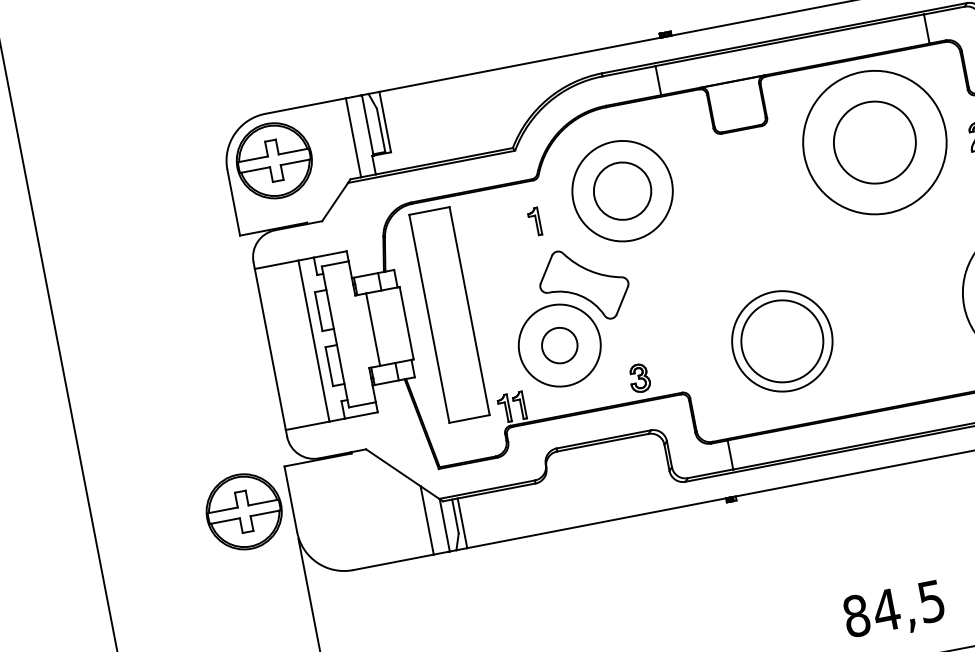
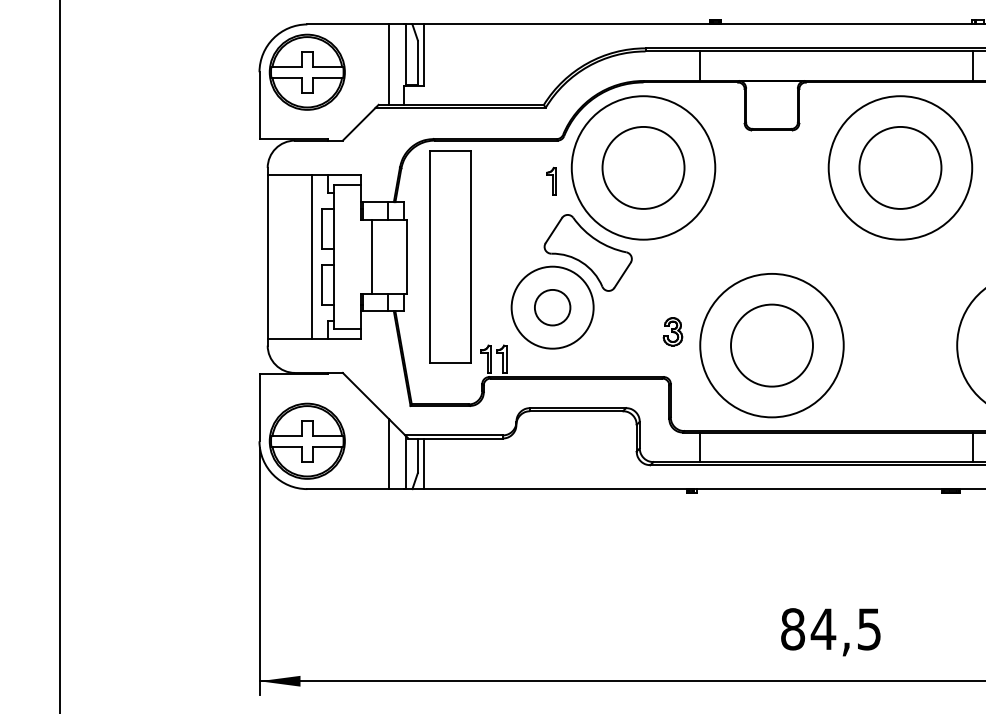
circle: (622, 190) -> (643, 167), size x1.43
circle: (622, 190) -> (643, 167), size x1.43
circle: (781, 341) -> (771, 345), size x1.43
part: (639, 377) -> (672, 331), moved
part: (243, 511) -> (306, 440), moved

